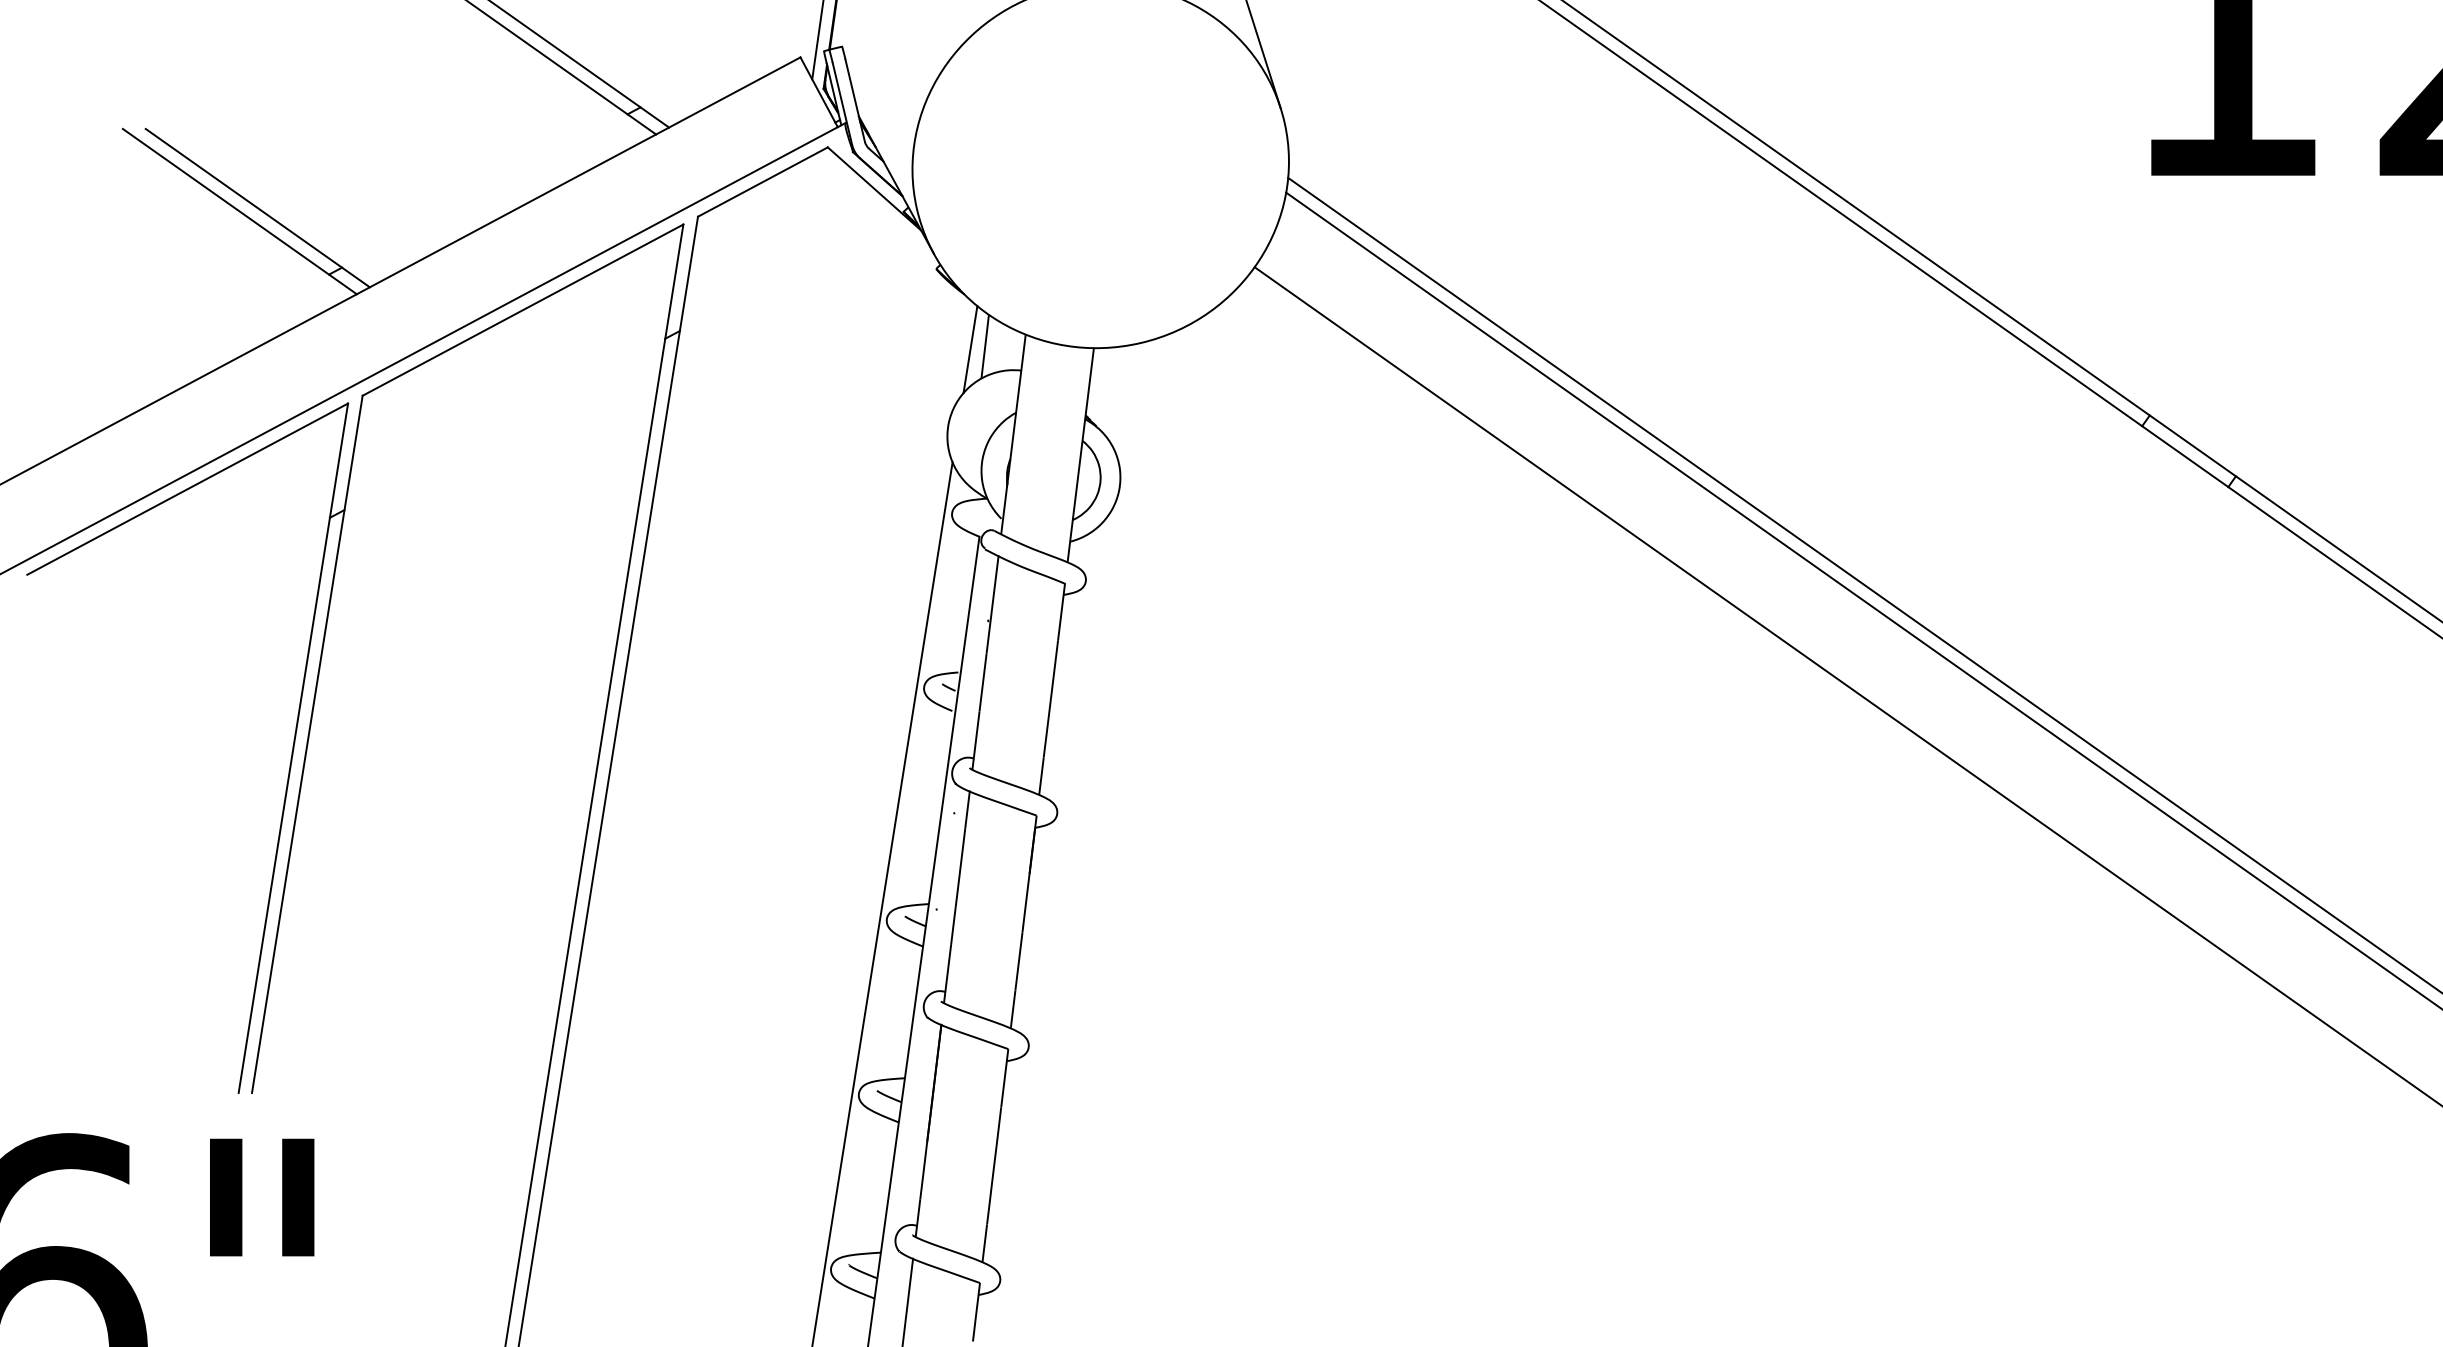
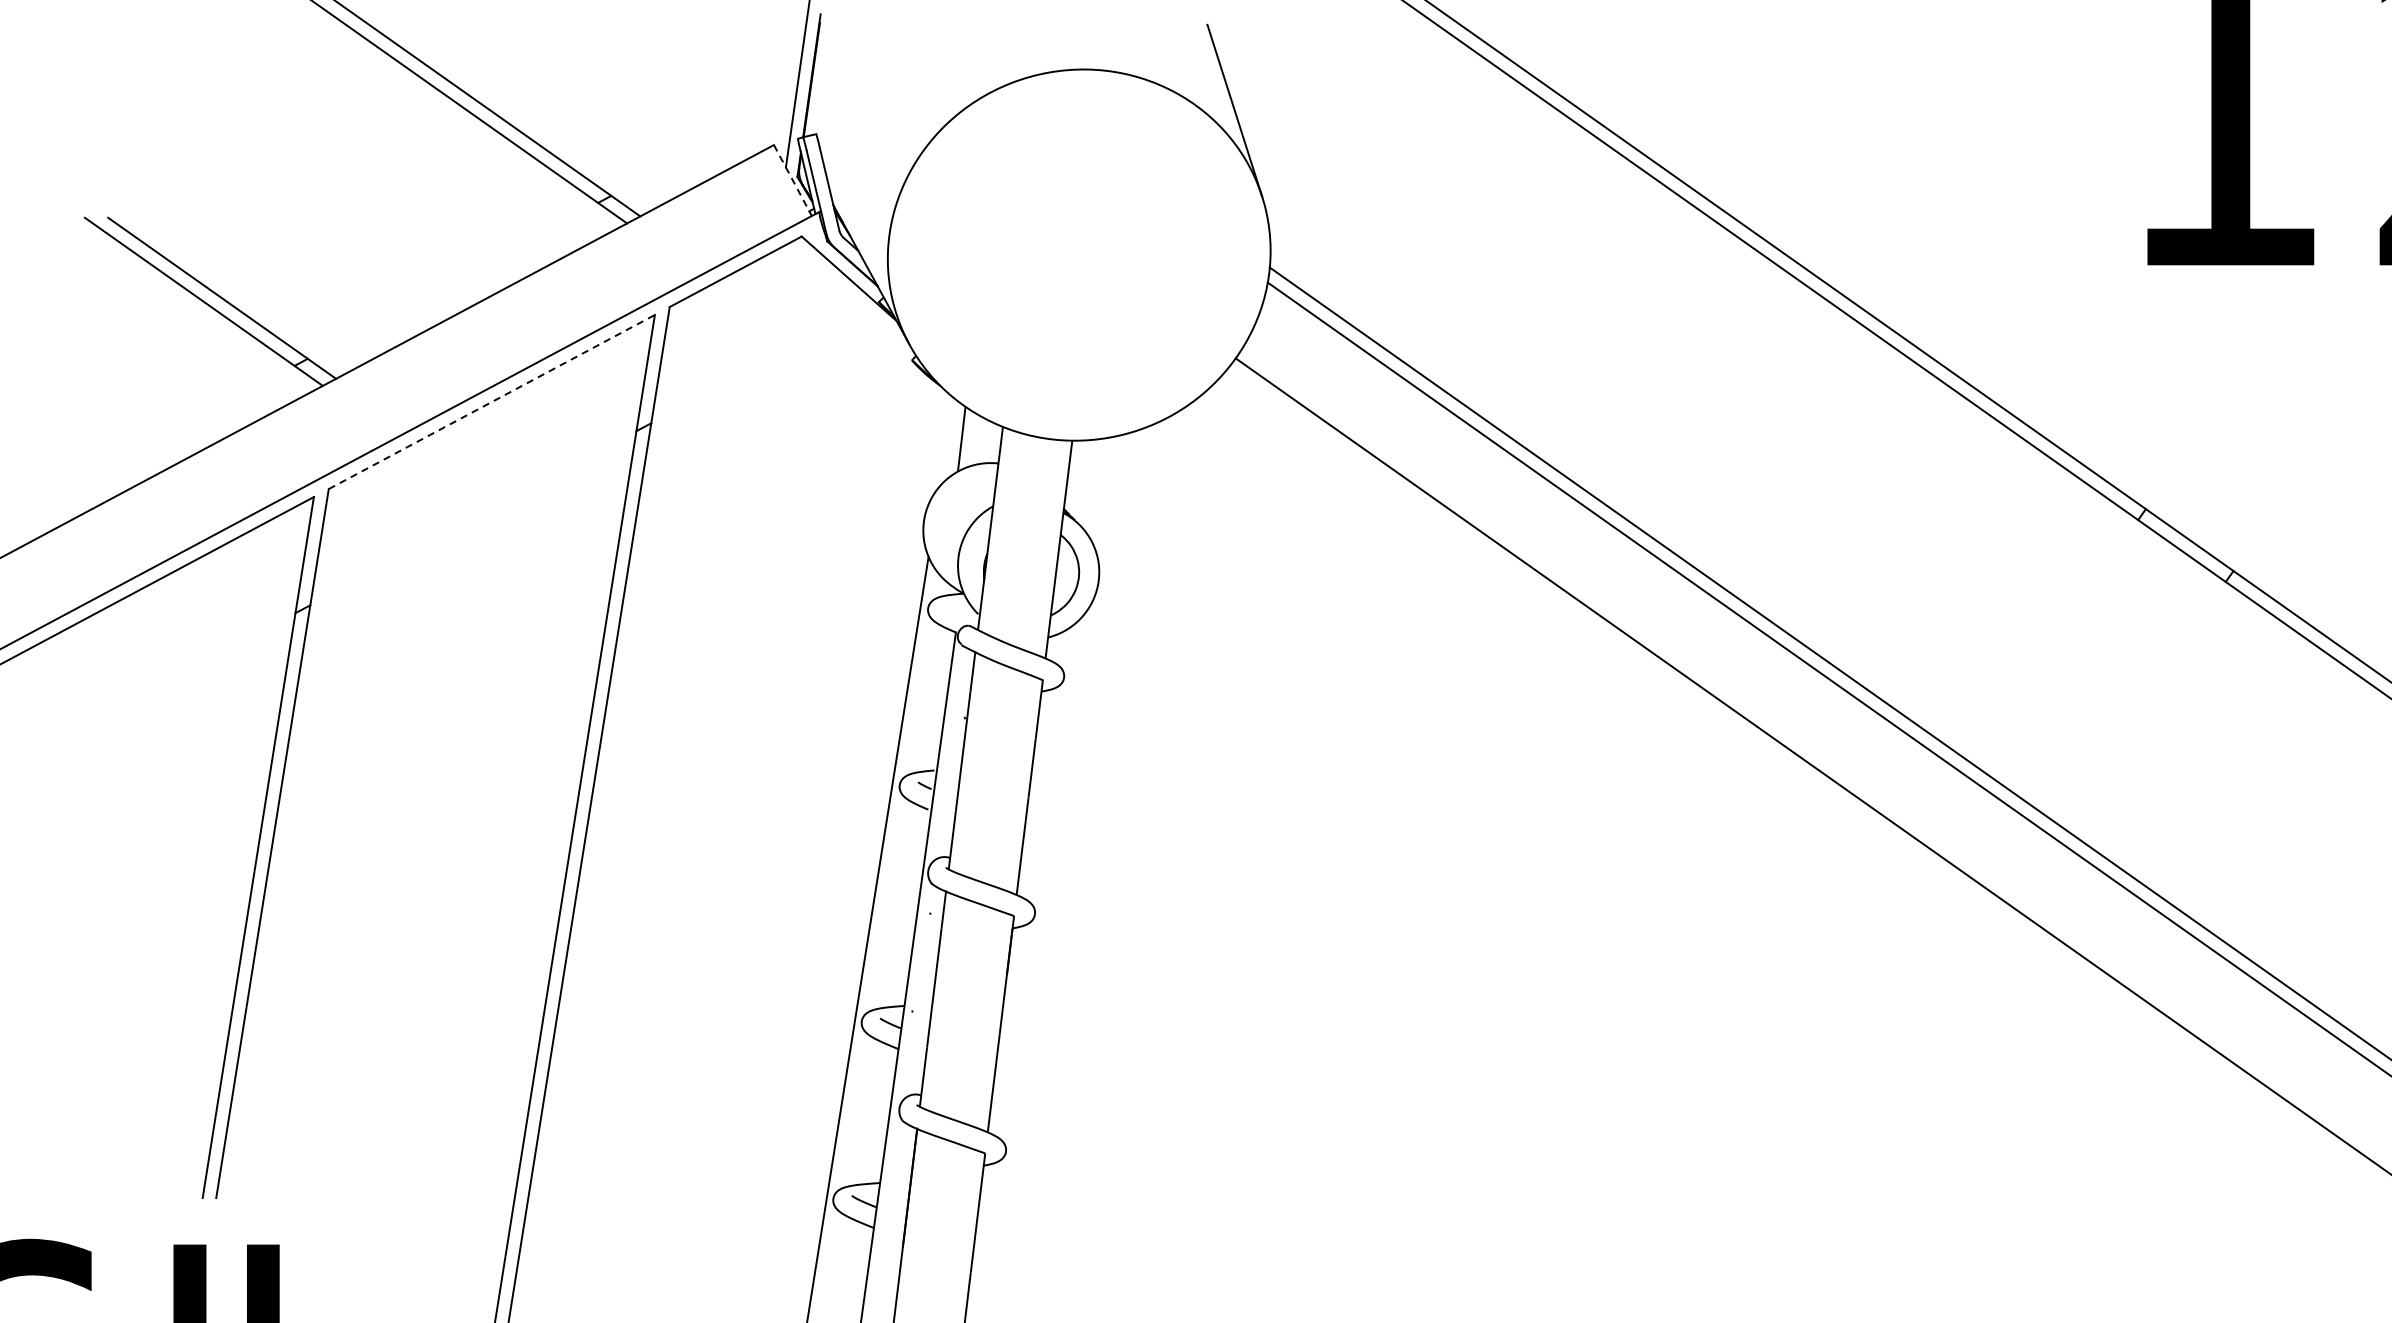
line: (819, 92) -> (793, 180), solid -> dashed
line: (523, 310) -> (492, 402), solid -> dashed
line: (970, 349) -> (946, 442), removed

